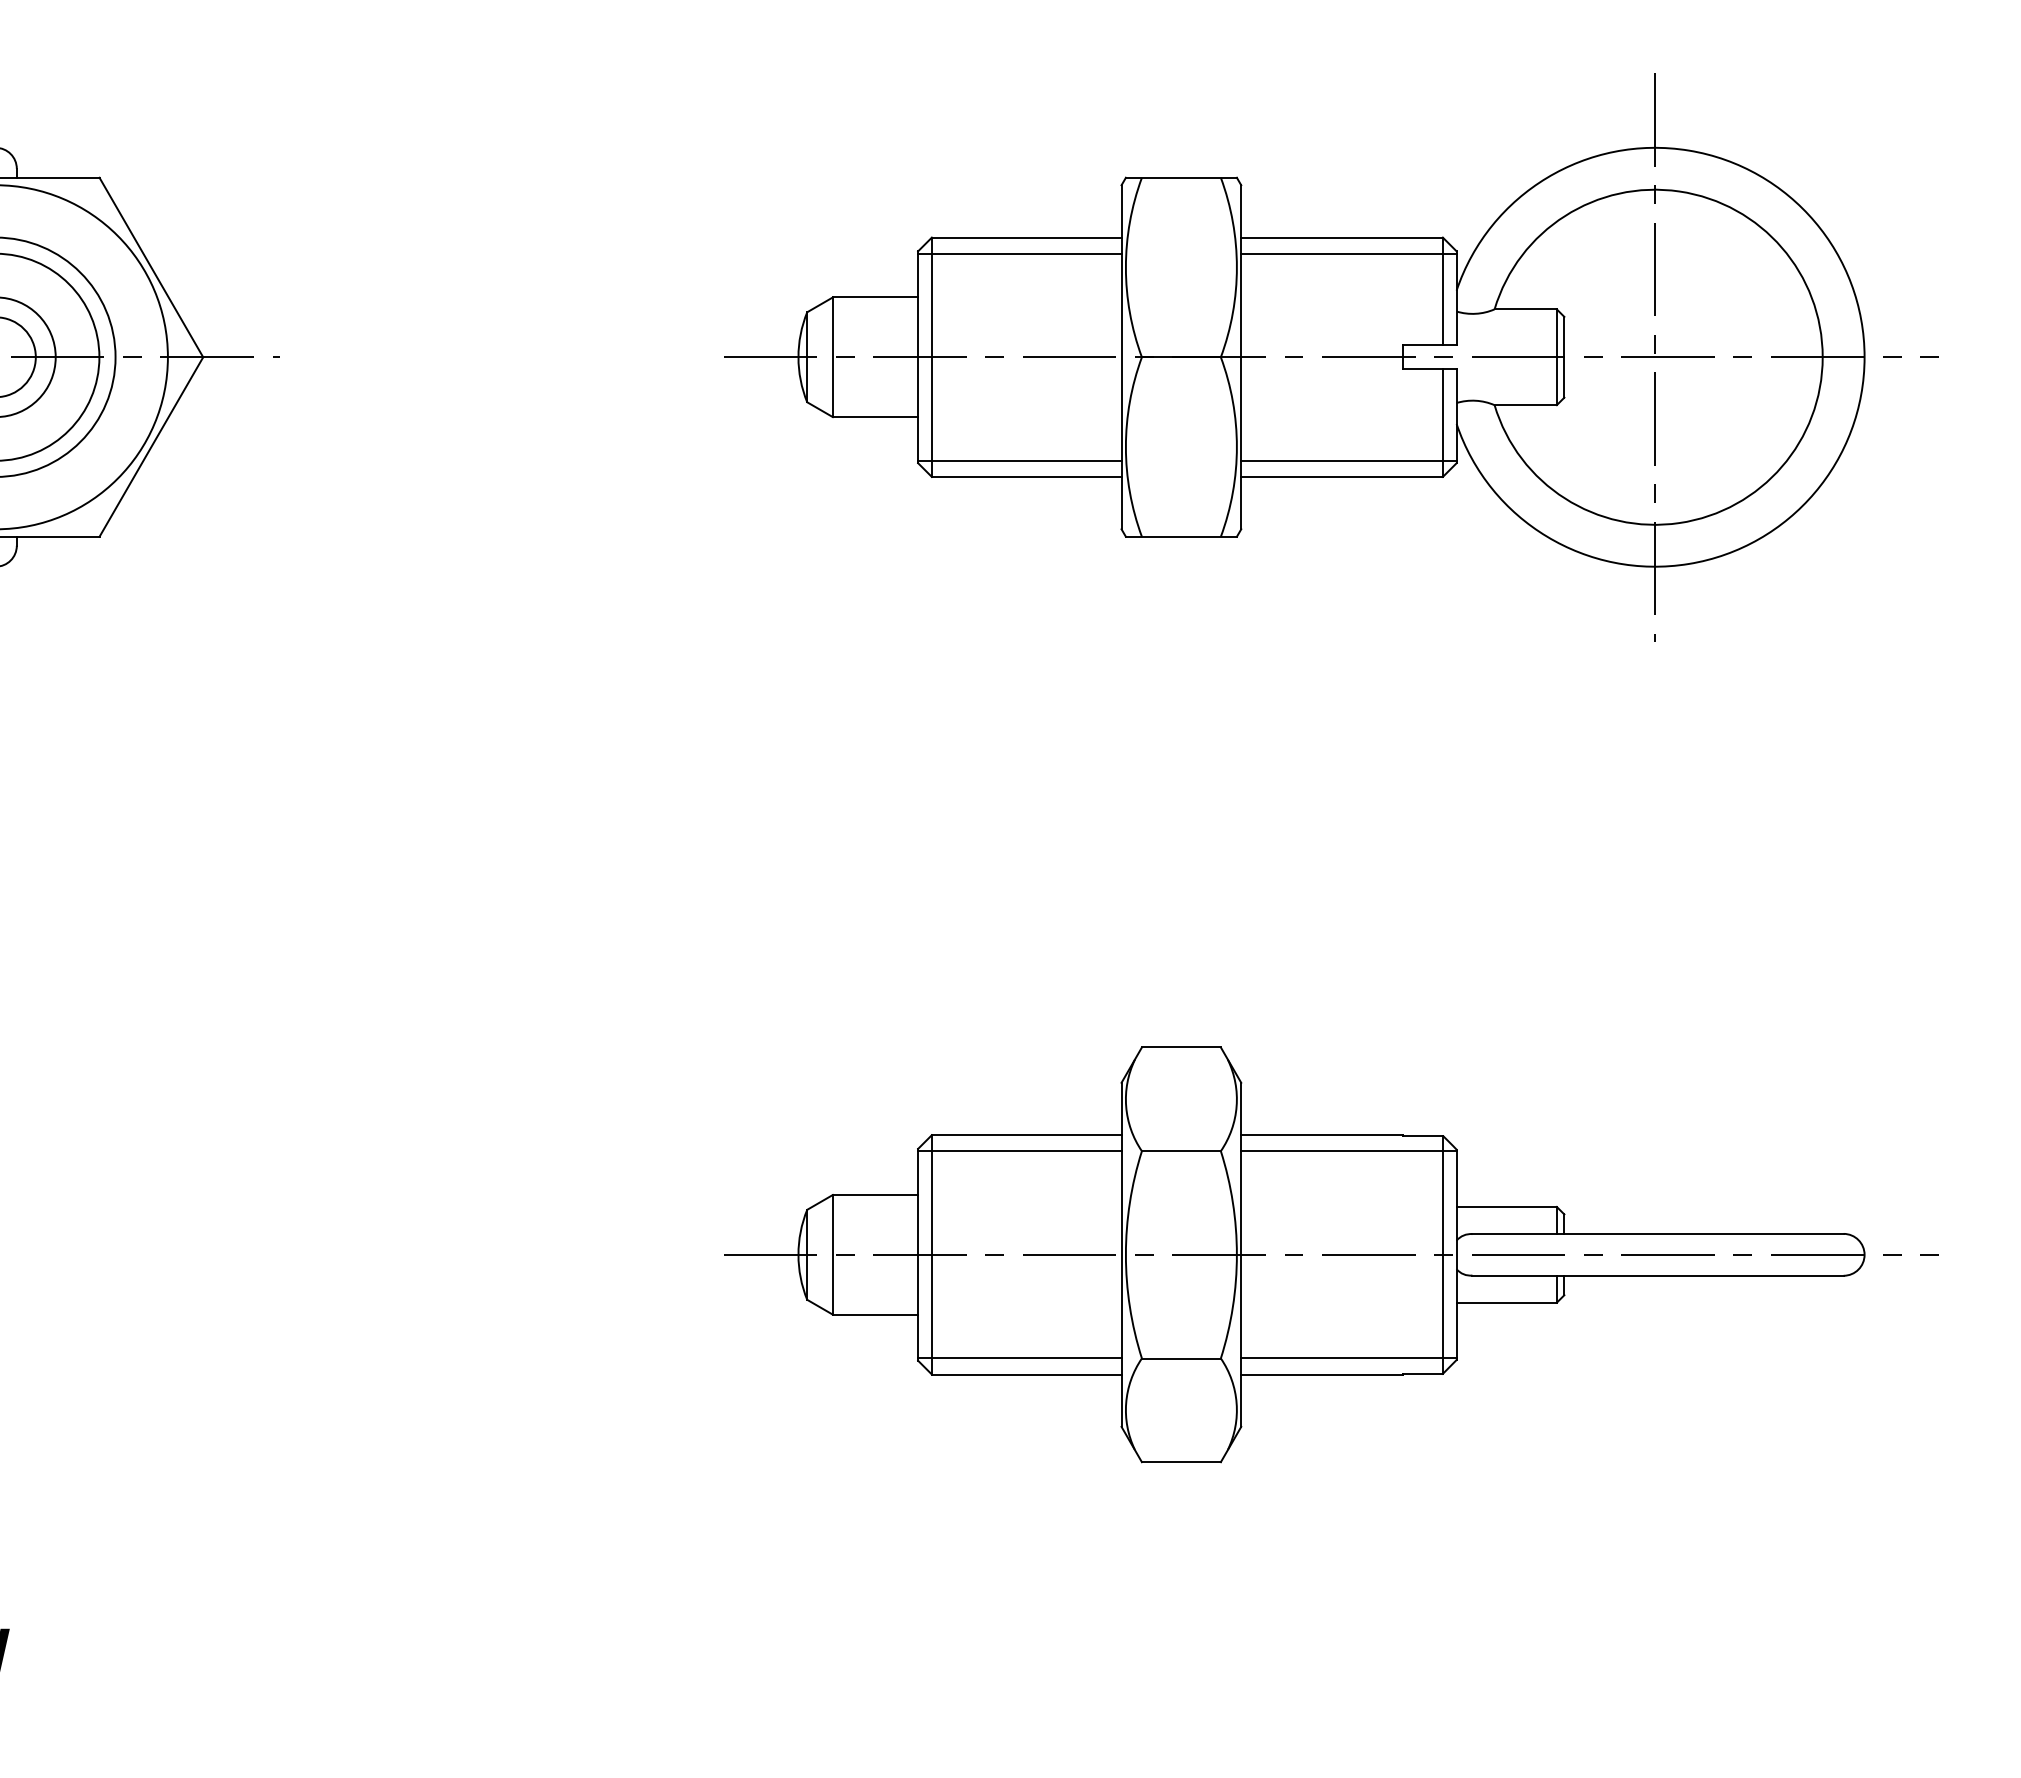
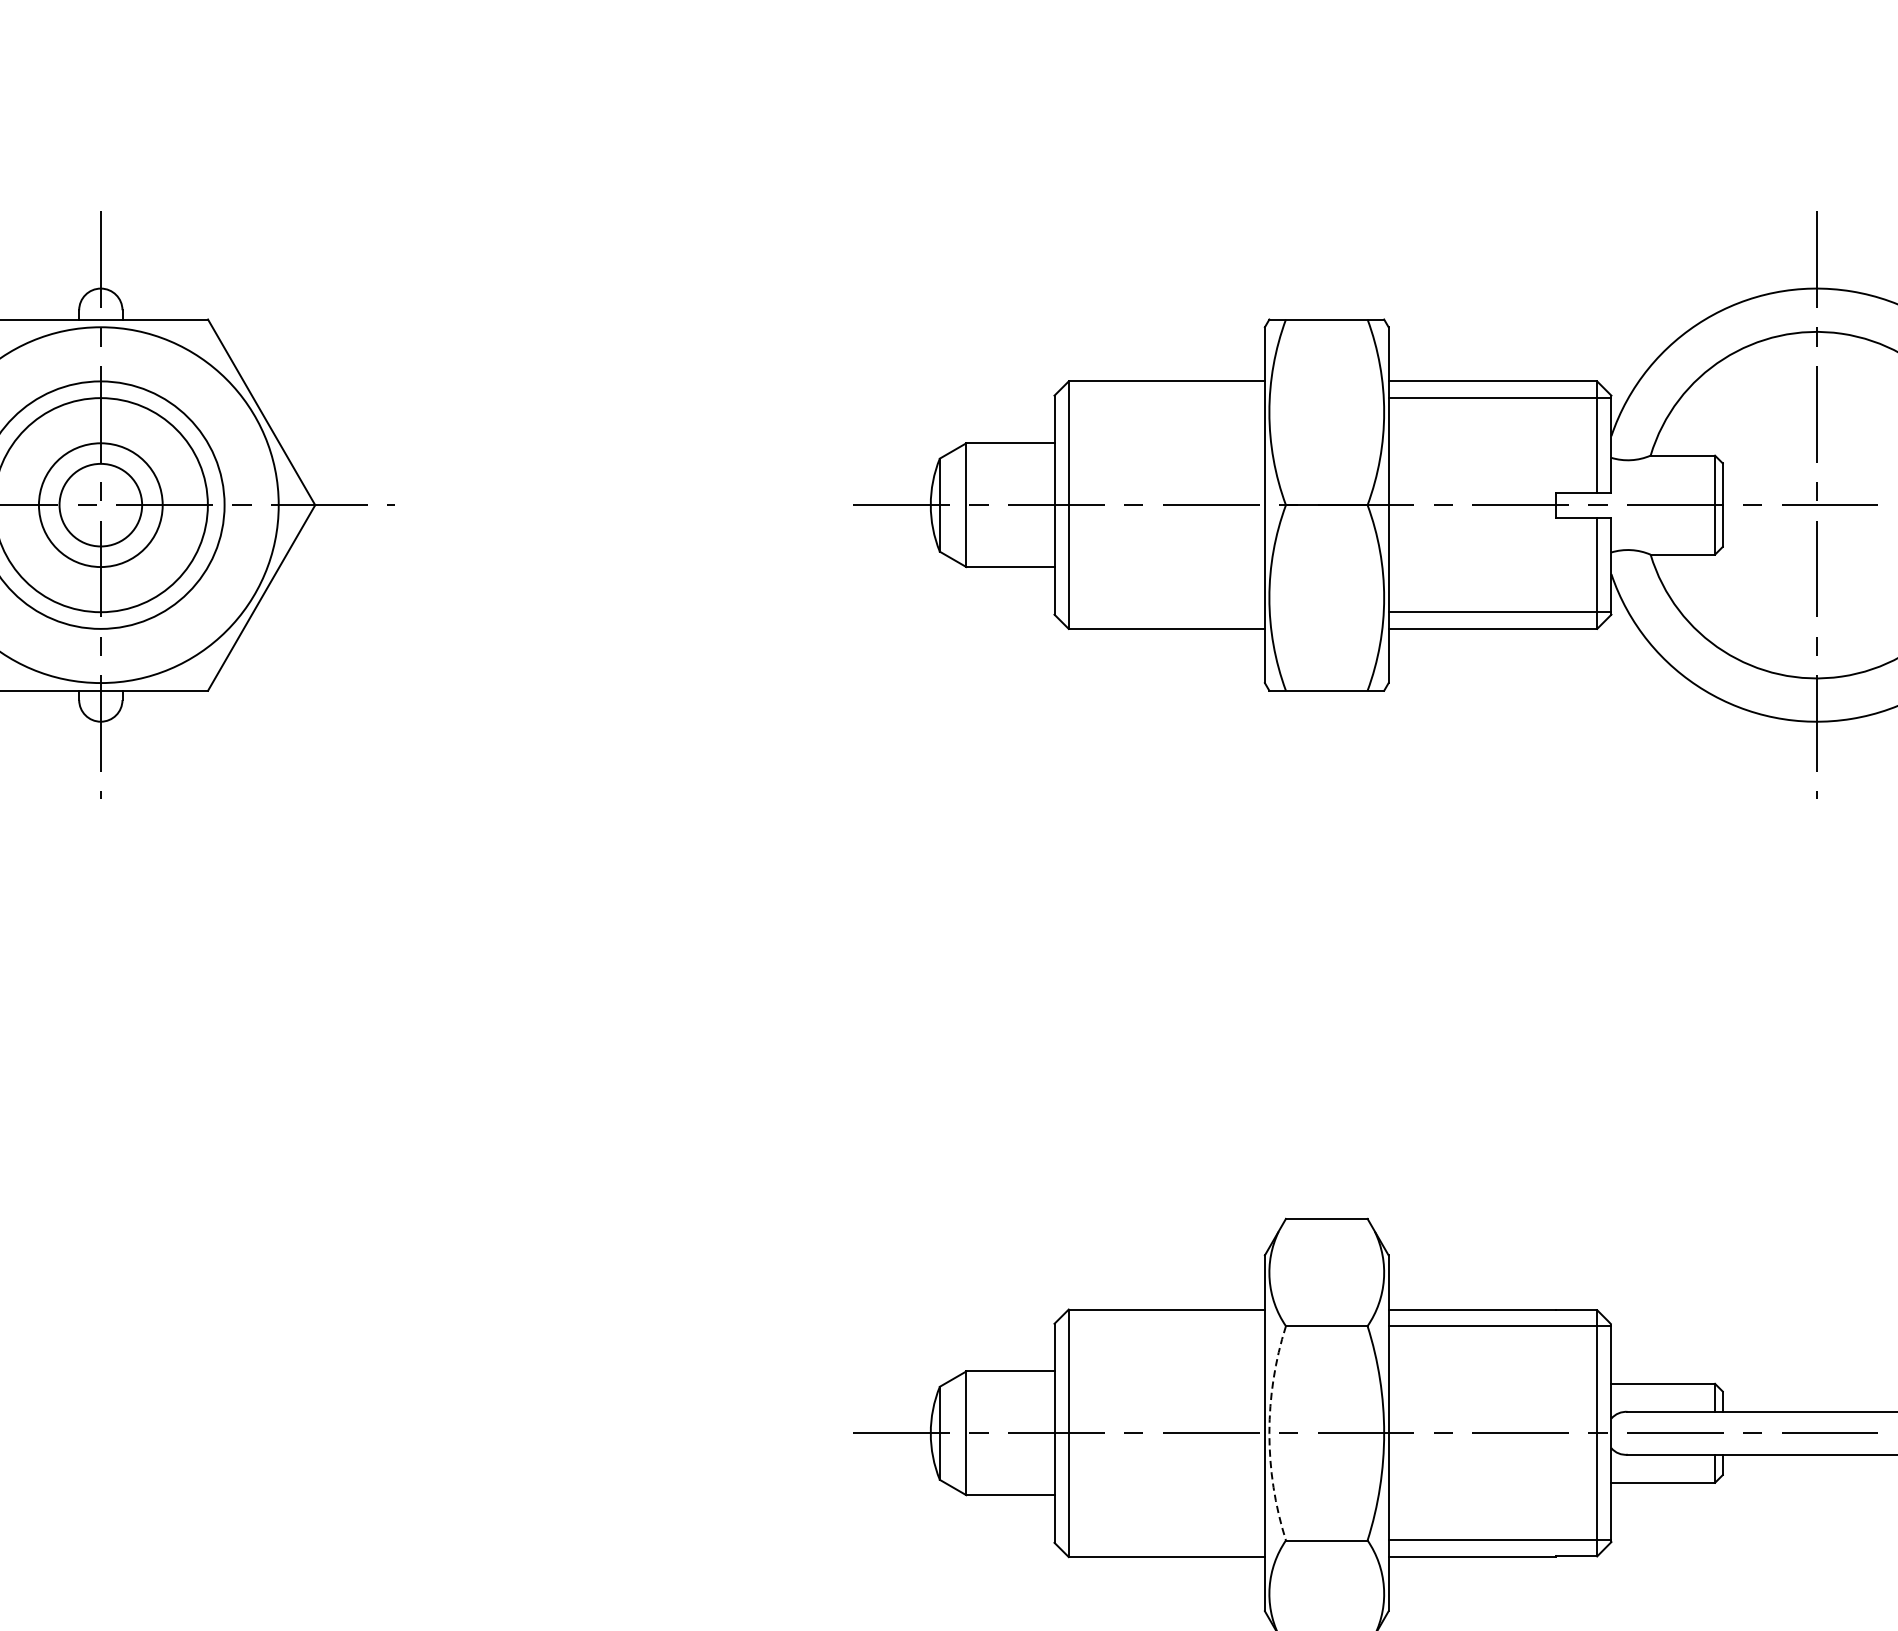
line: (1019, 253) -> (1159, 397), removed
line: (1019, 460) -> (1159, 611), removed
line: (1019, 1151) -> (1159, 1326), removed
arc: (1125, 1254) -> (1268, 1432), solid -> dashed
line: (1019, 1358) -> (1159, 1540), removed

